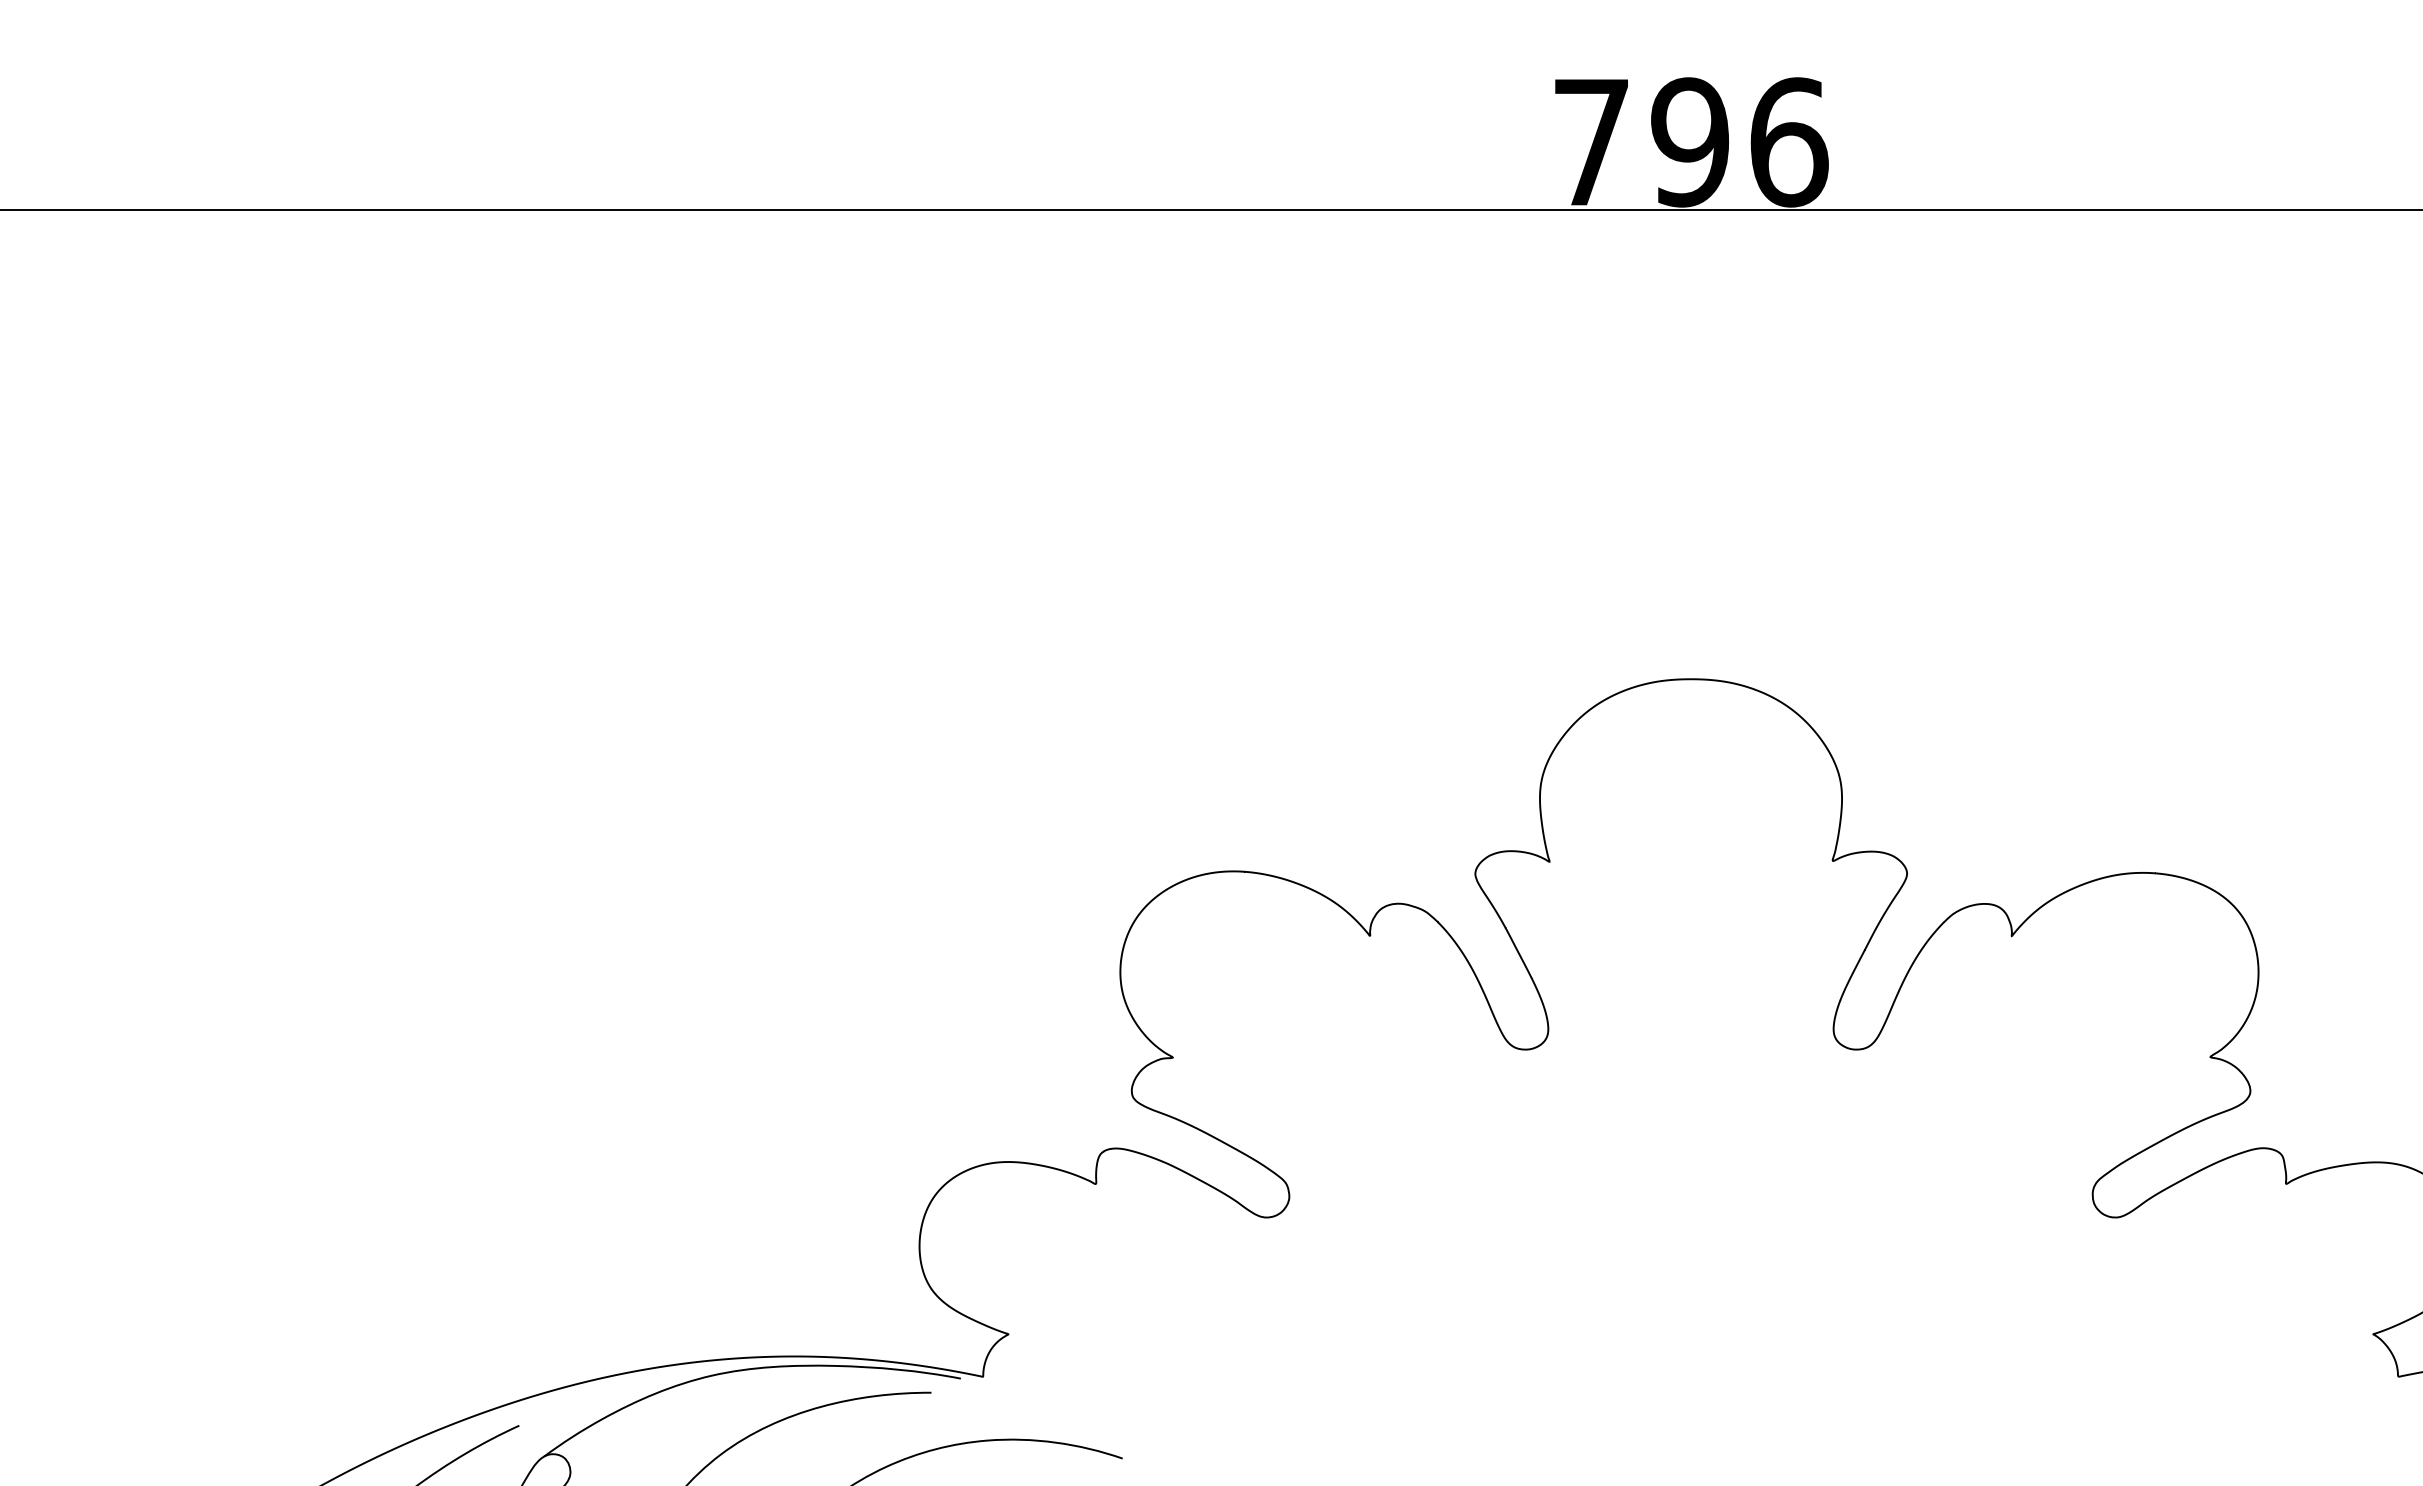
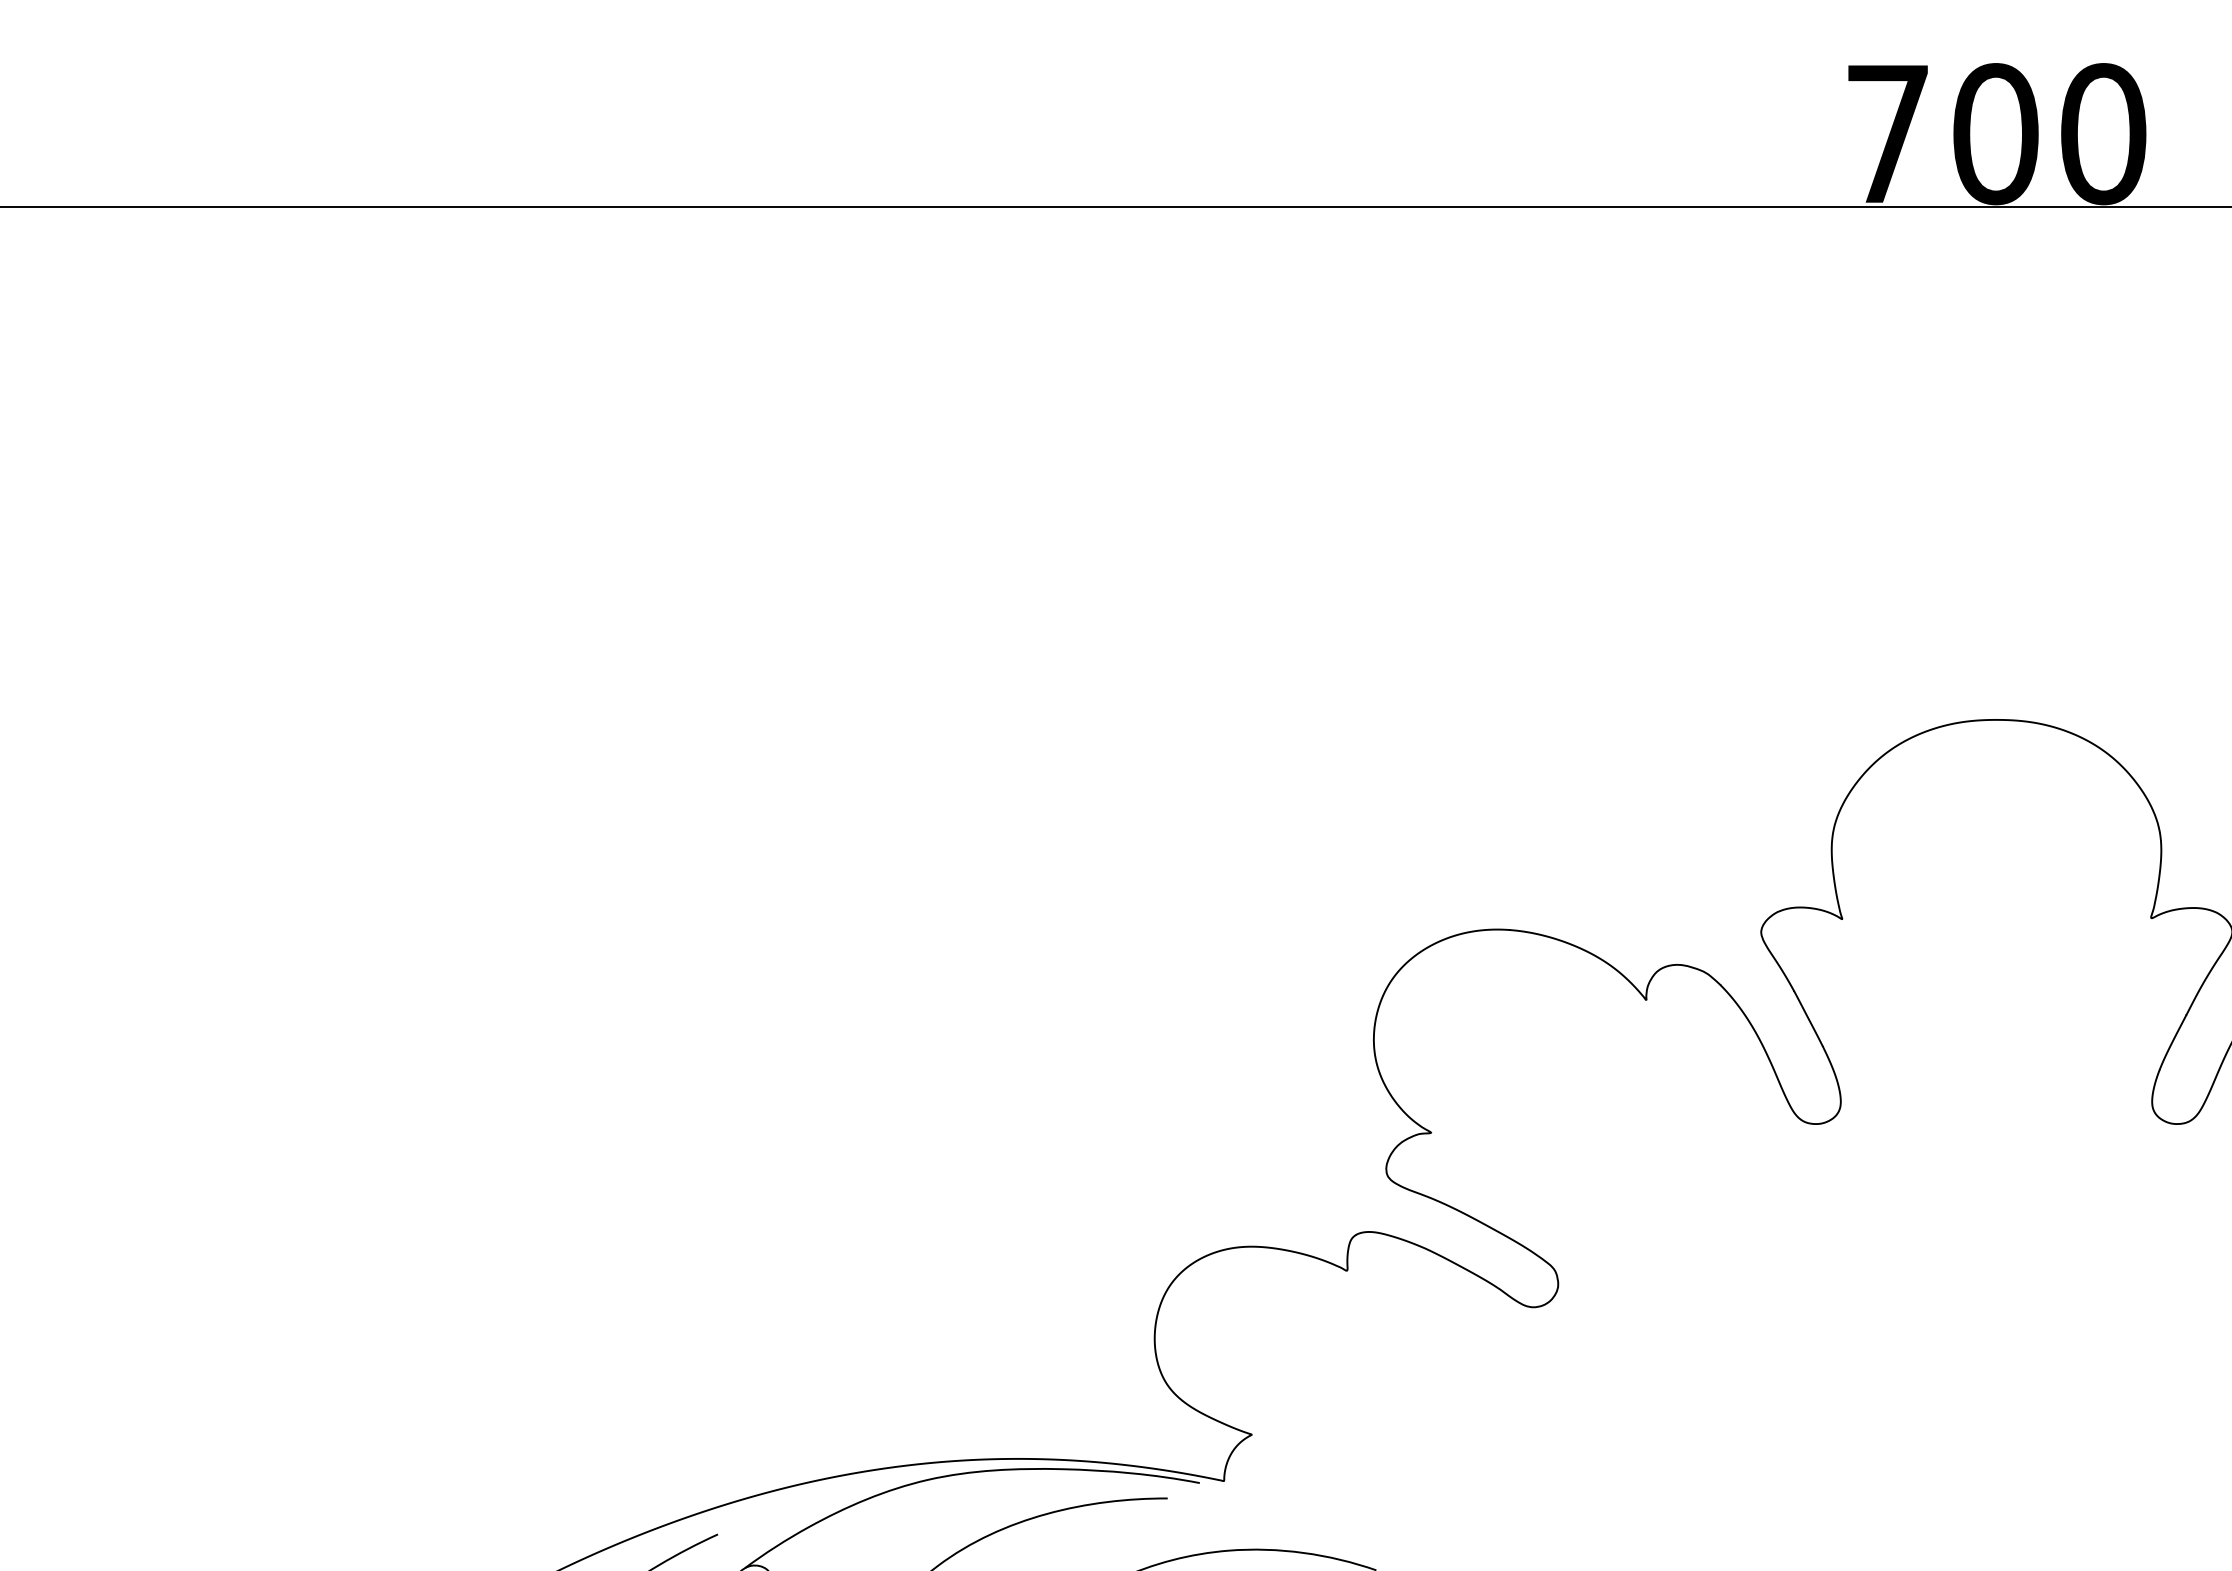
text: (1739, 142) -> (2049, 134), 796 -> 700

